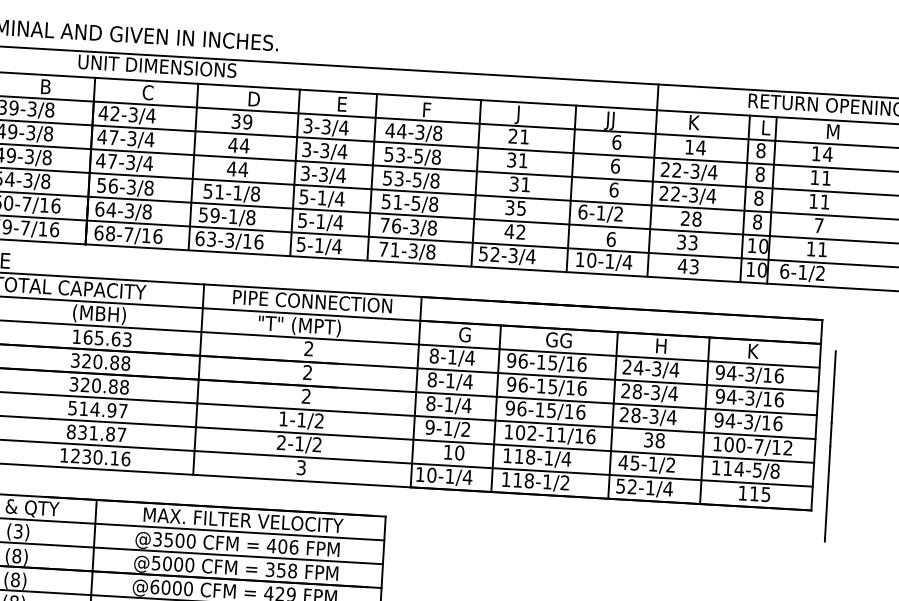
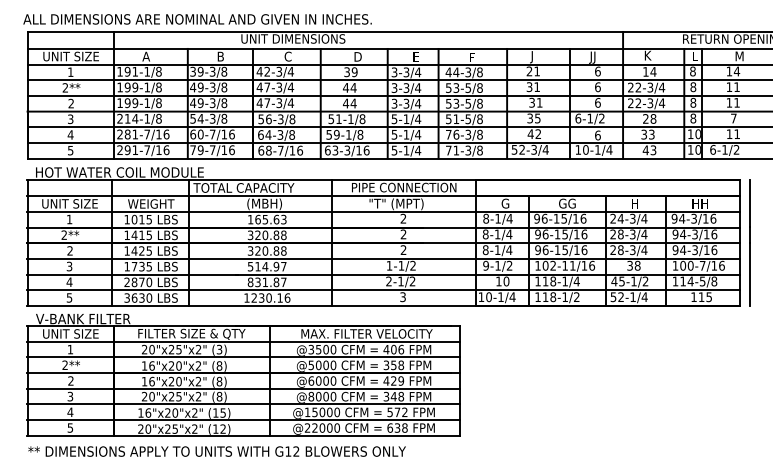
text: (759, 351) -> (699, 203), K -> HH
line: (830, 445) -> (749, 242), moved
text: (787, 447) -> (721, 265), 100-7/12 -> 100-7/16

